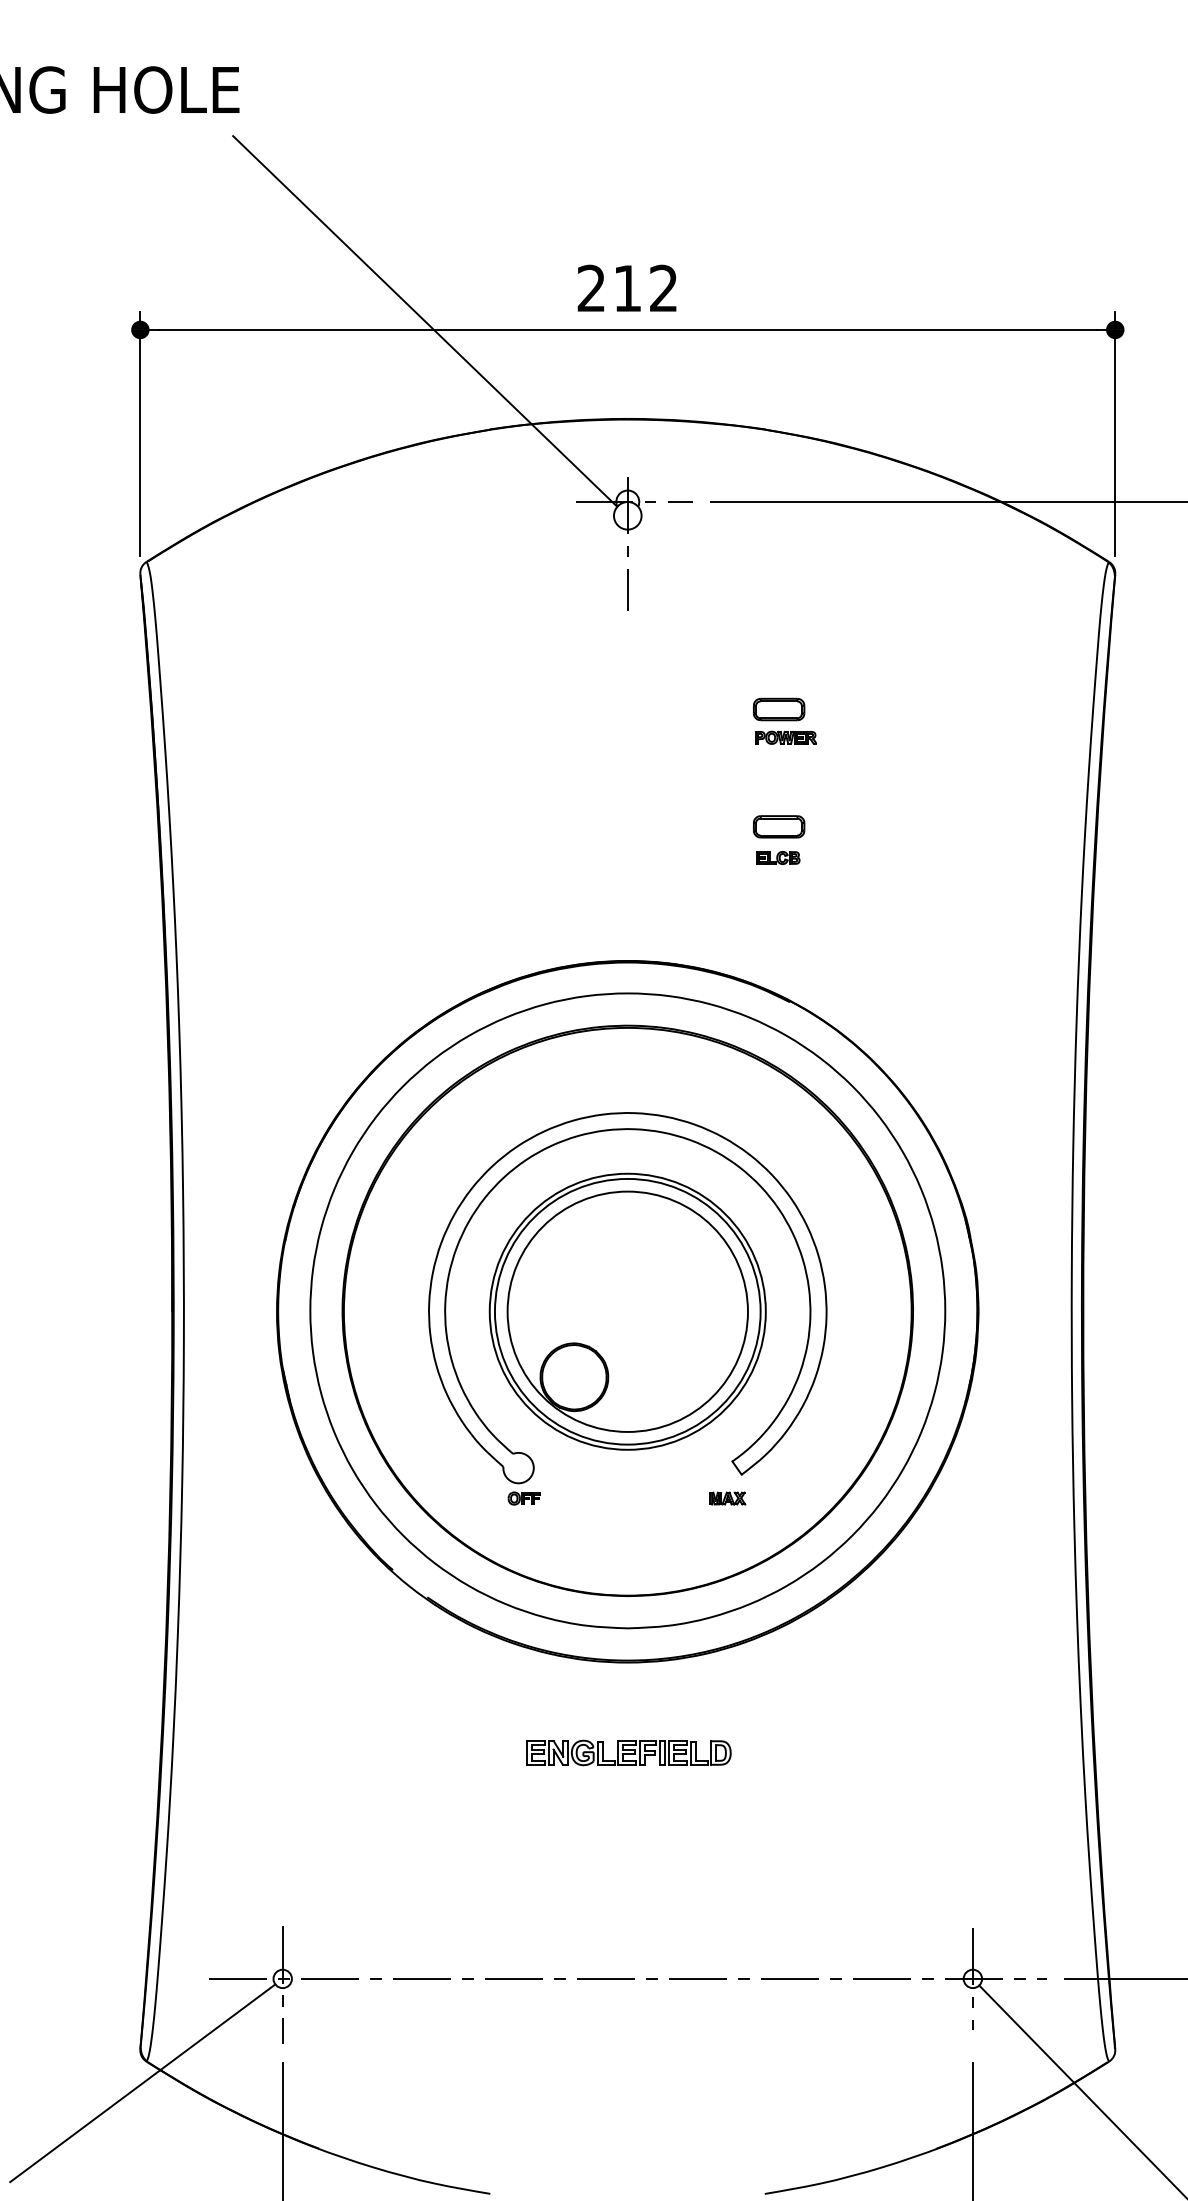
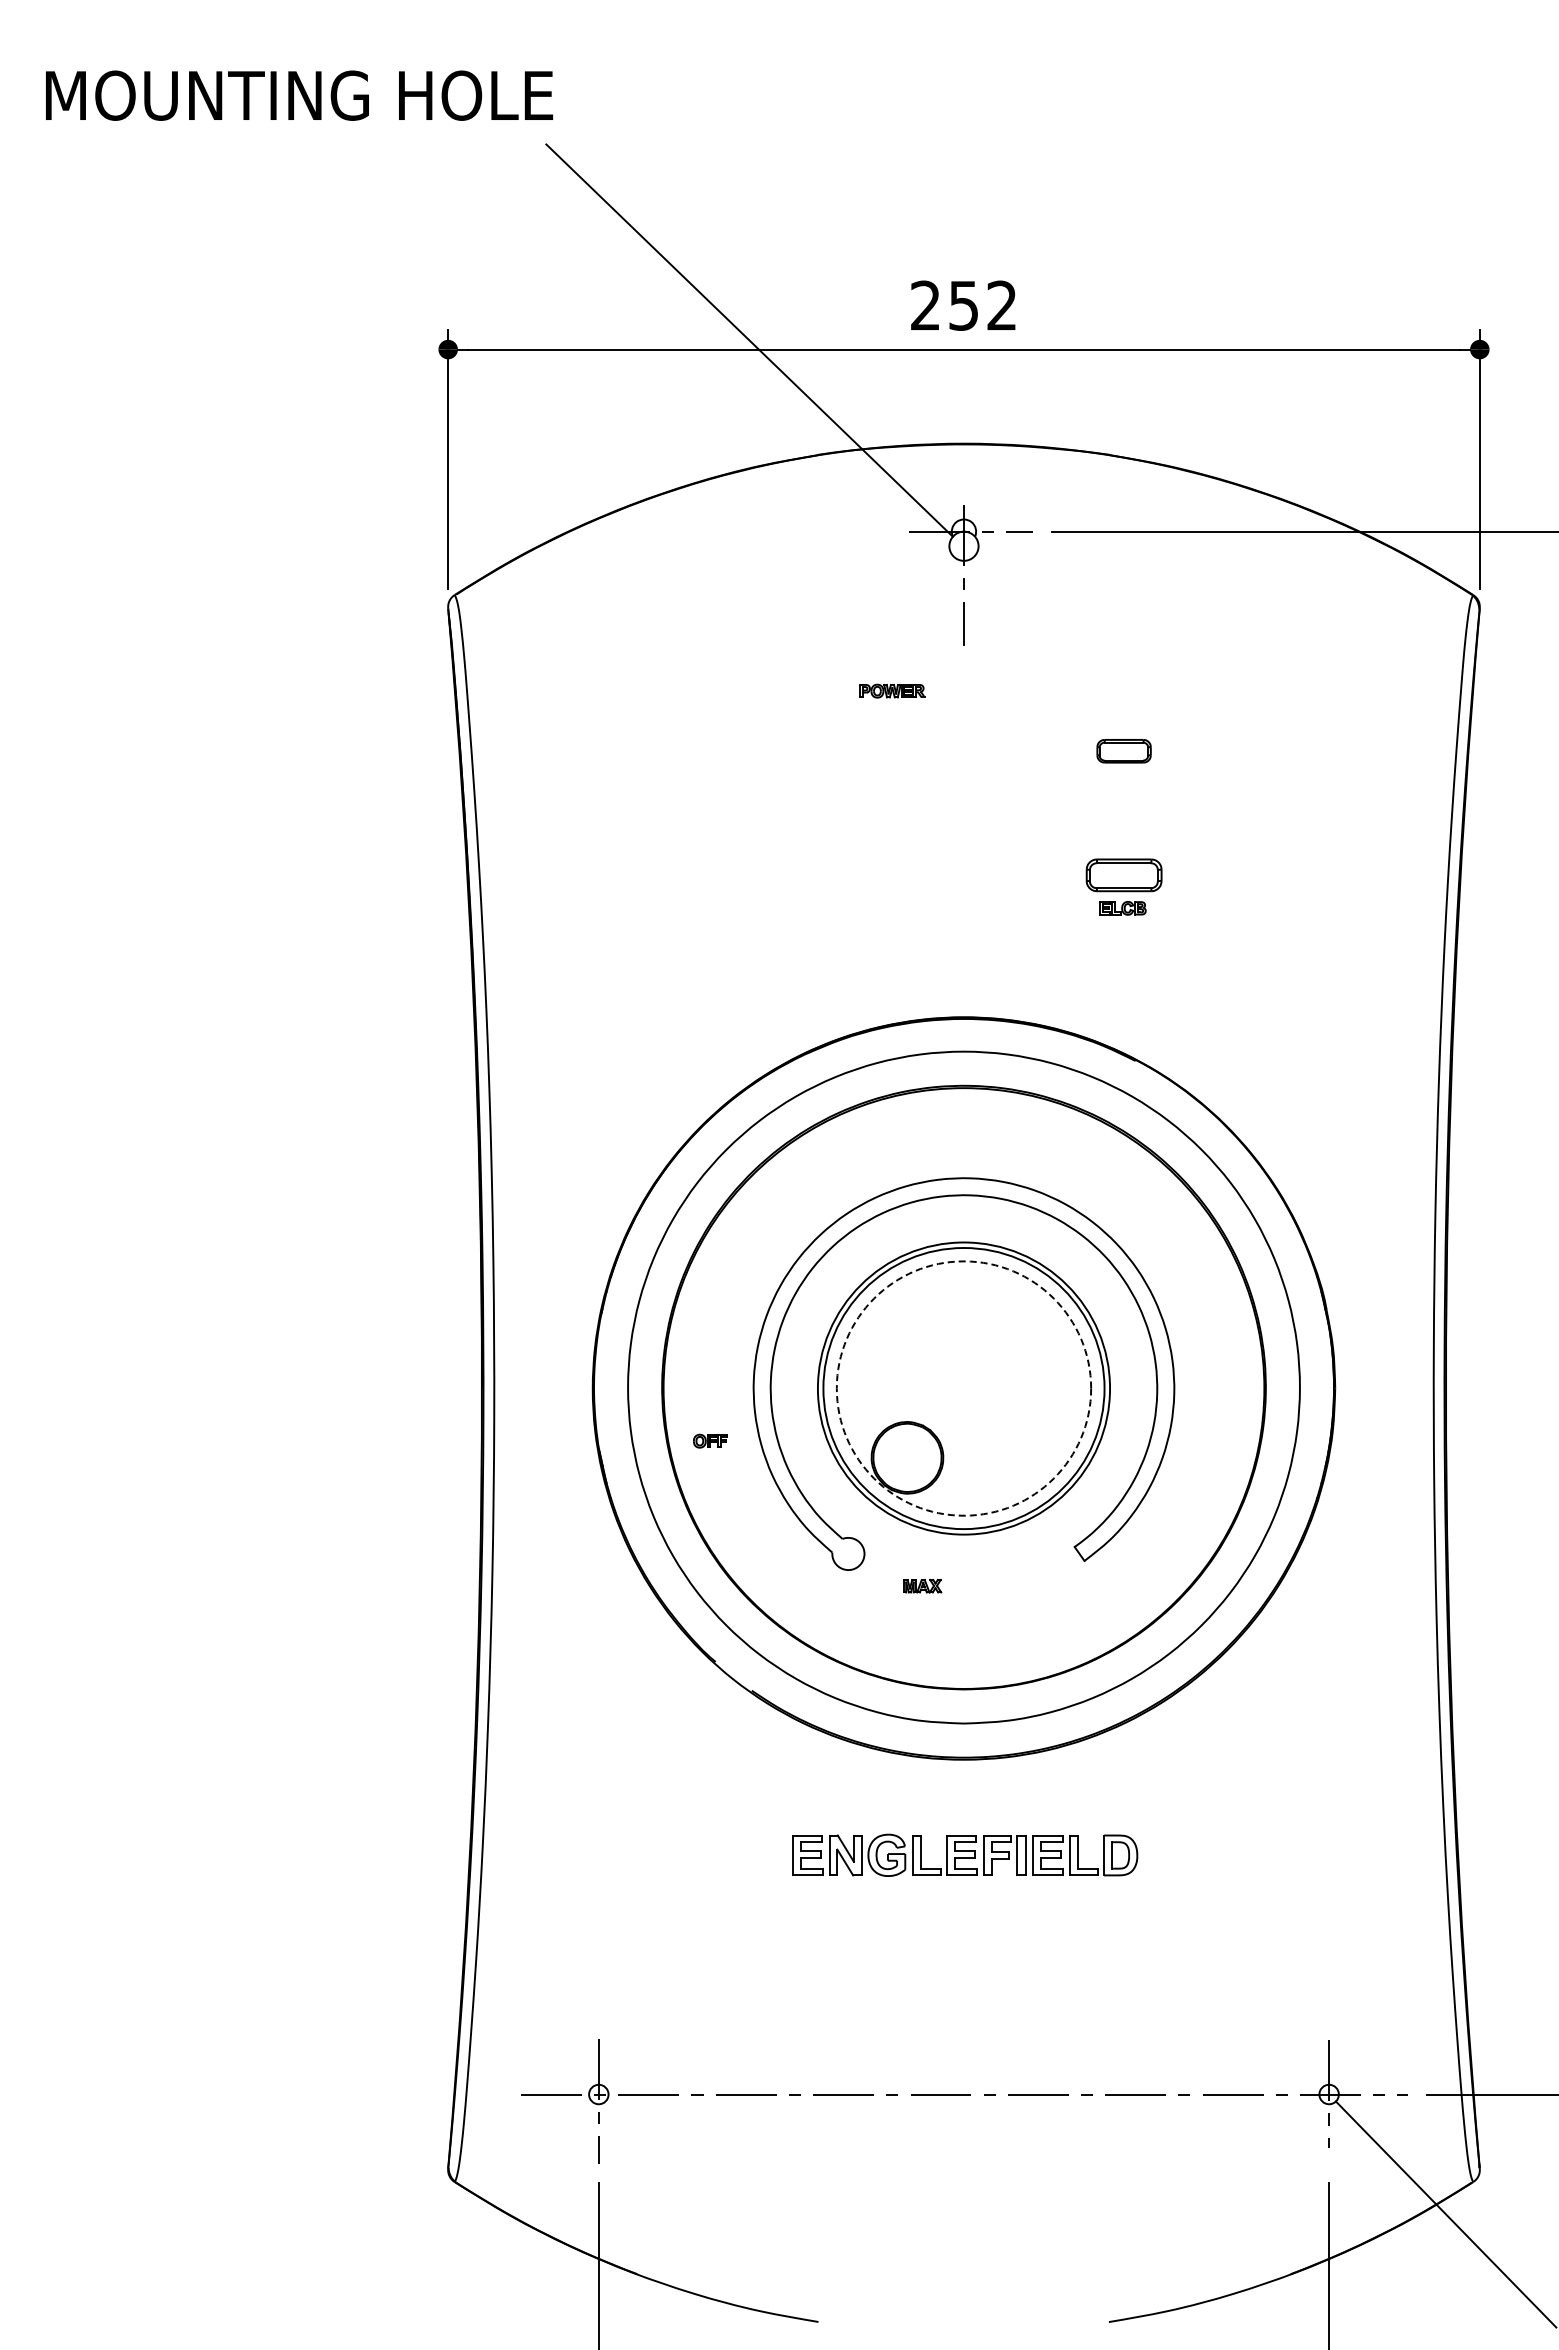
text: (627, 288) -> (963, 305), 212 -> 252
part: (786, 737) -> (892, 690), moved
part: (778, 826) -> (1123, 875), size x1.4
circle: (627, 1311) -> (963, 1388), solid -> dashed
part: (524, 1497) -> (710, 1440), moved
part: (727, 1497) -> (922, 1585), moved
part: (629, 1753) -> (965, 1855), size x1.6
line: (142, 2082) -> (450, 2204), removed

